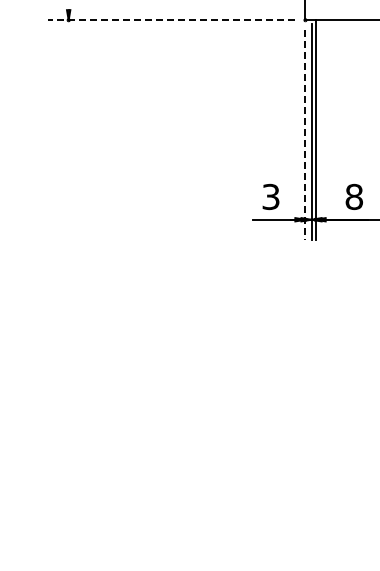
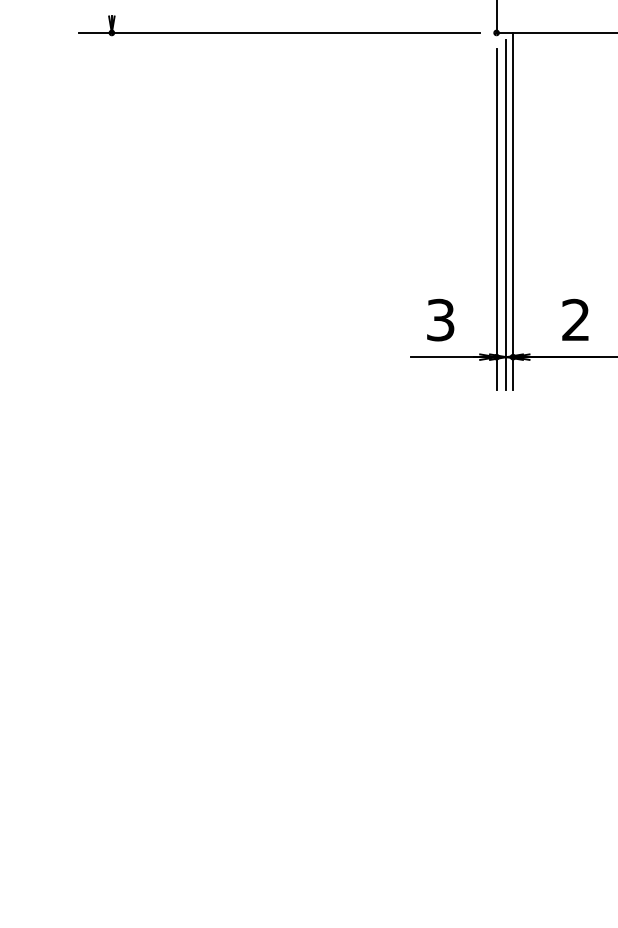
line: (171, 20) -> (278, 33), dashed -> solid
line: (305, 135) -> (496, 220), dashed -> solid
text: (353, 197) -> (574, 321), 8 -> 2

